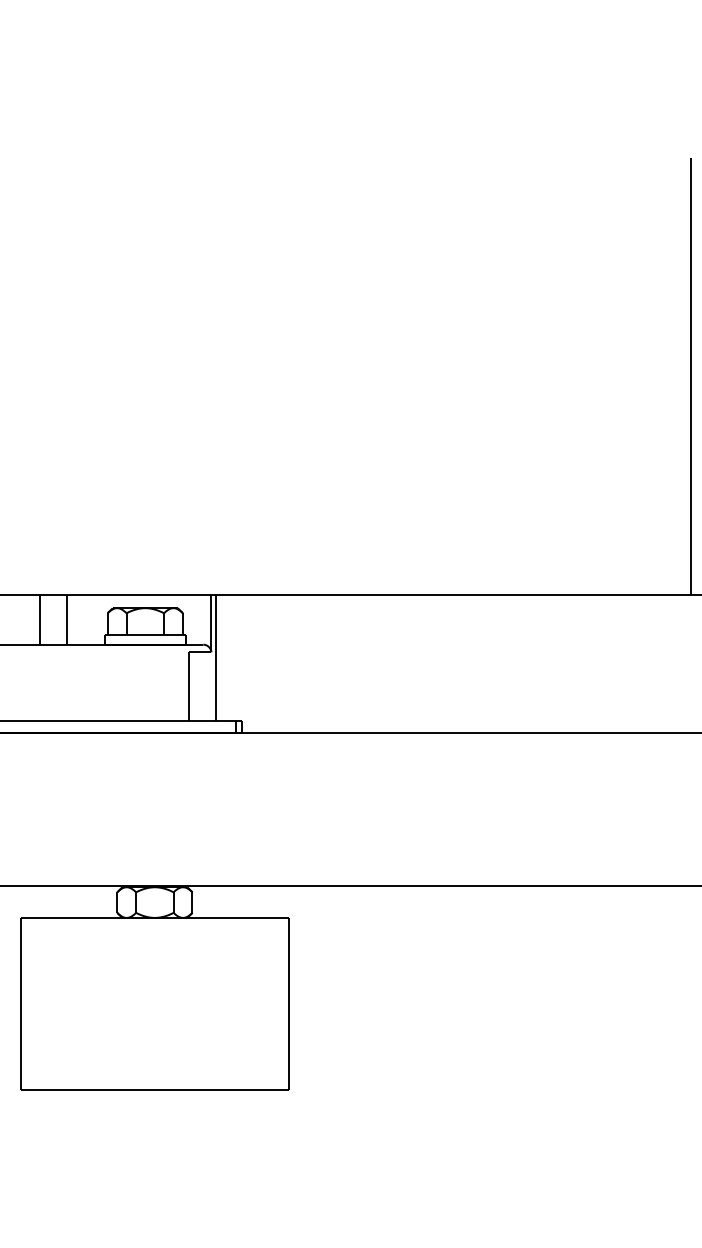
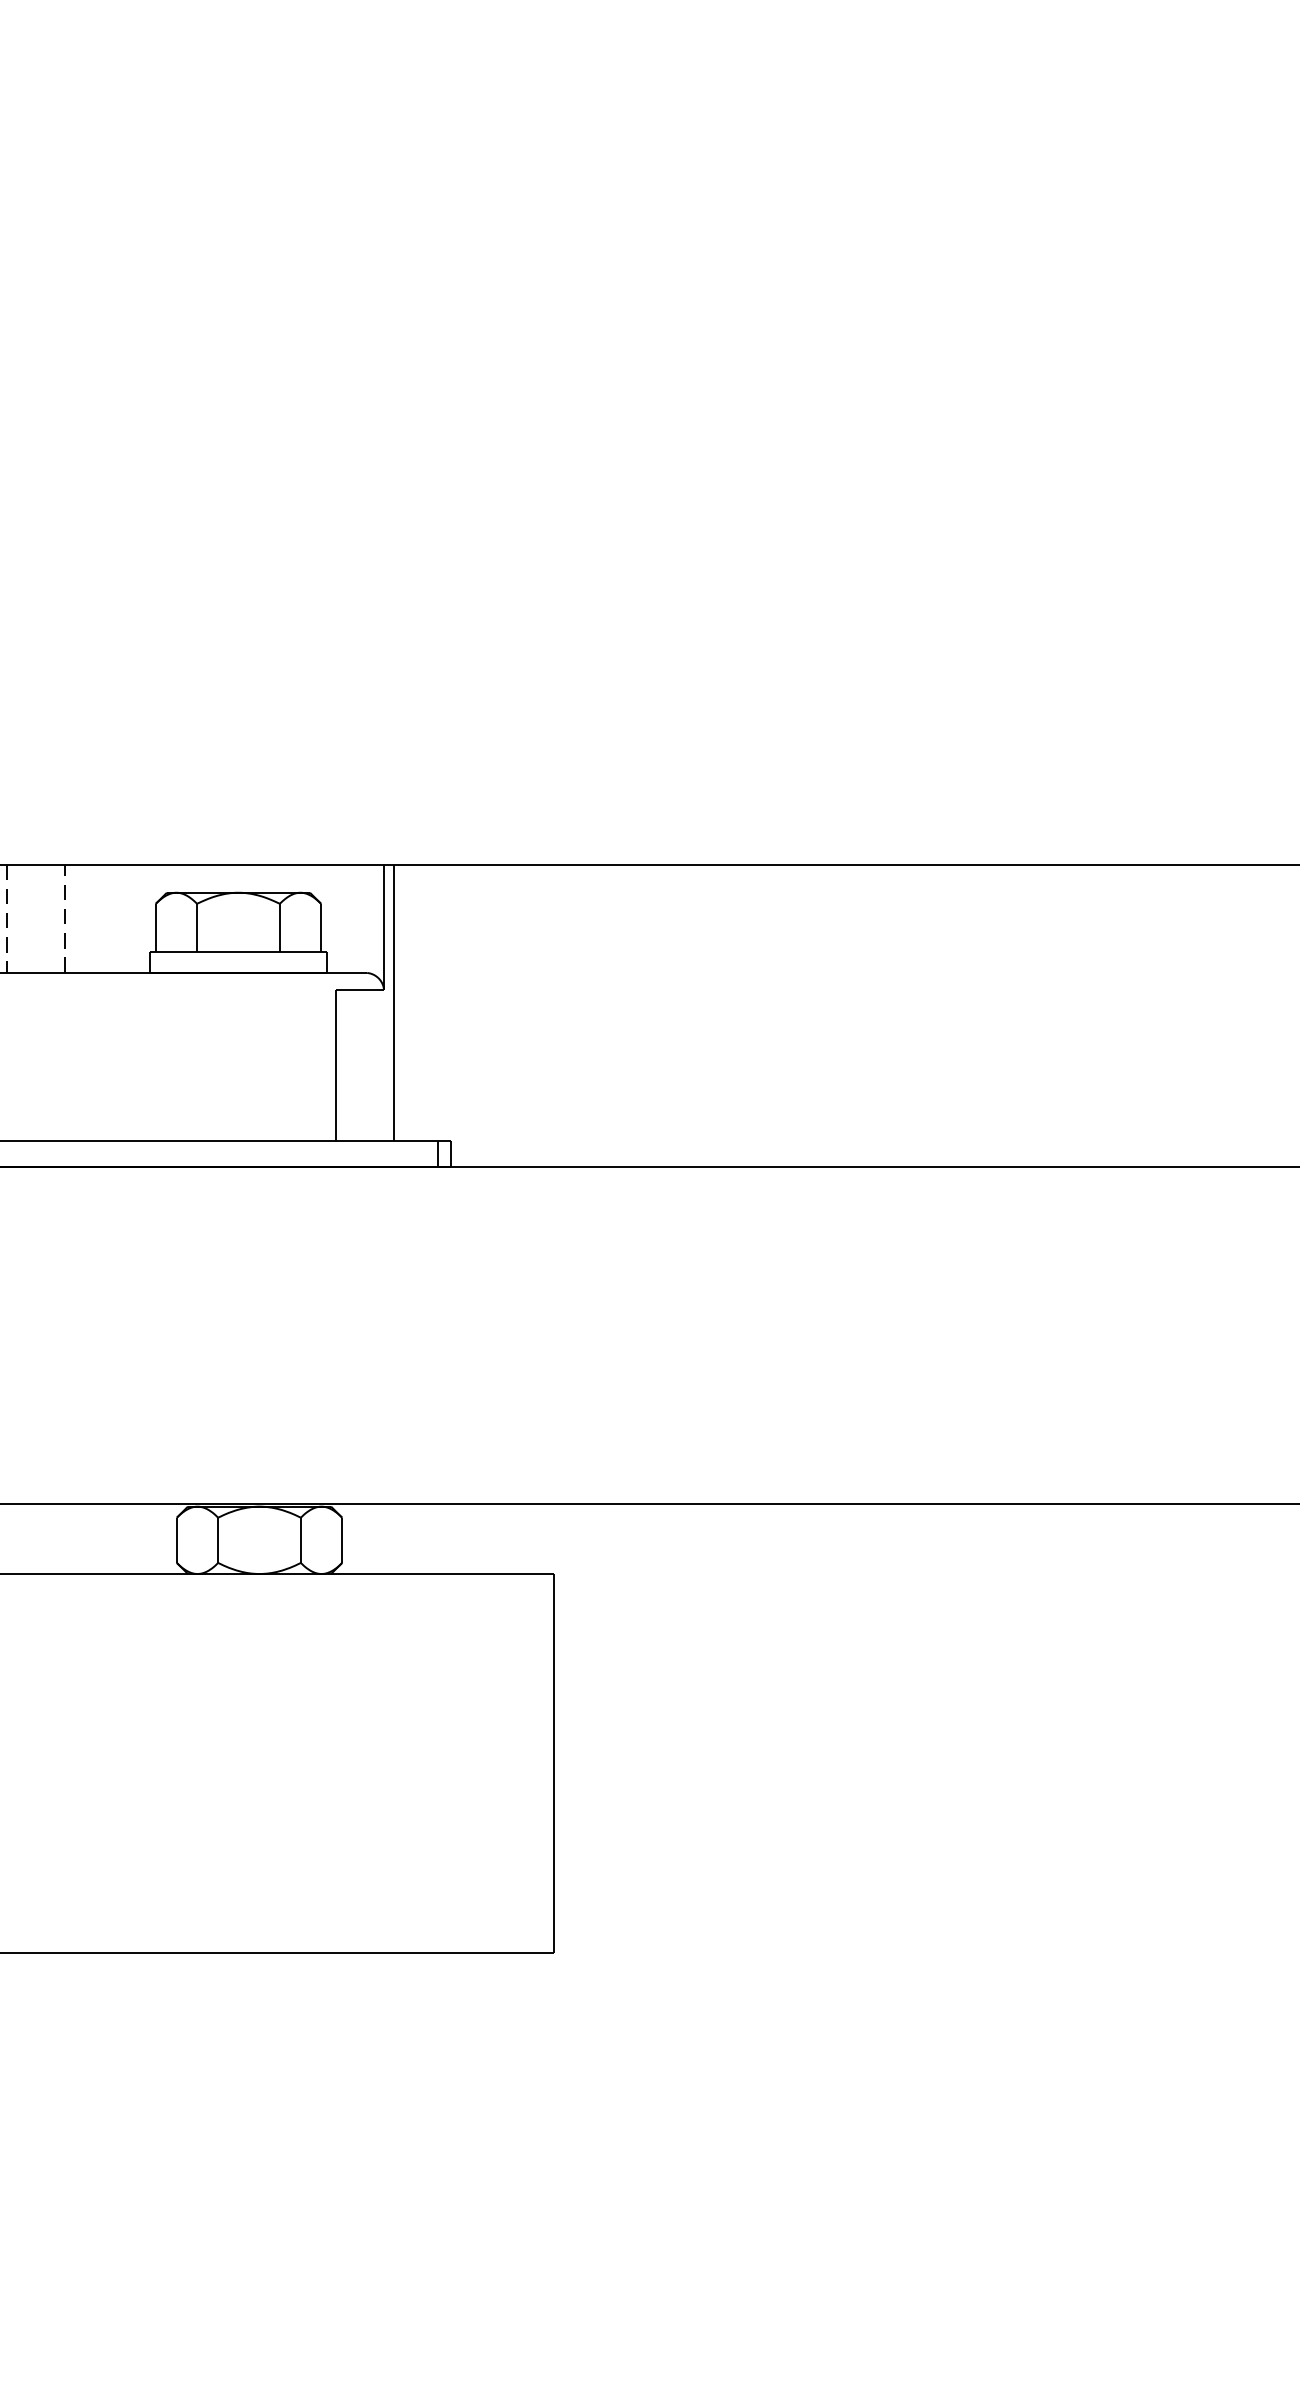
line: (39, 620) -> (5, 919), solid -> dashed
line: (66, 620) -> (65, 919), solid -> dashed

